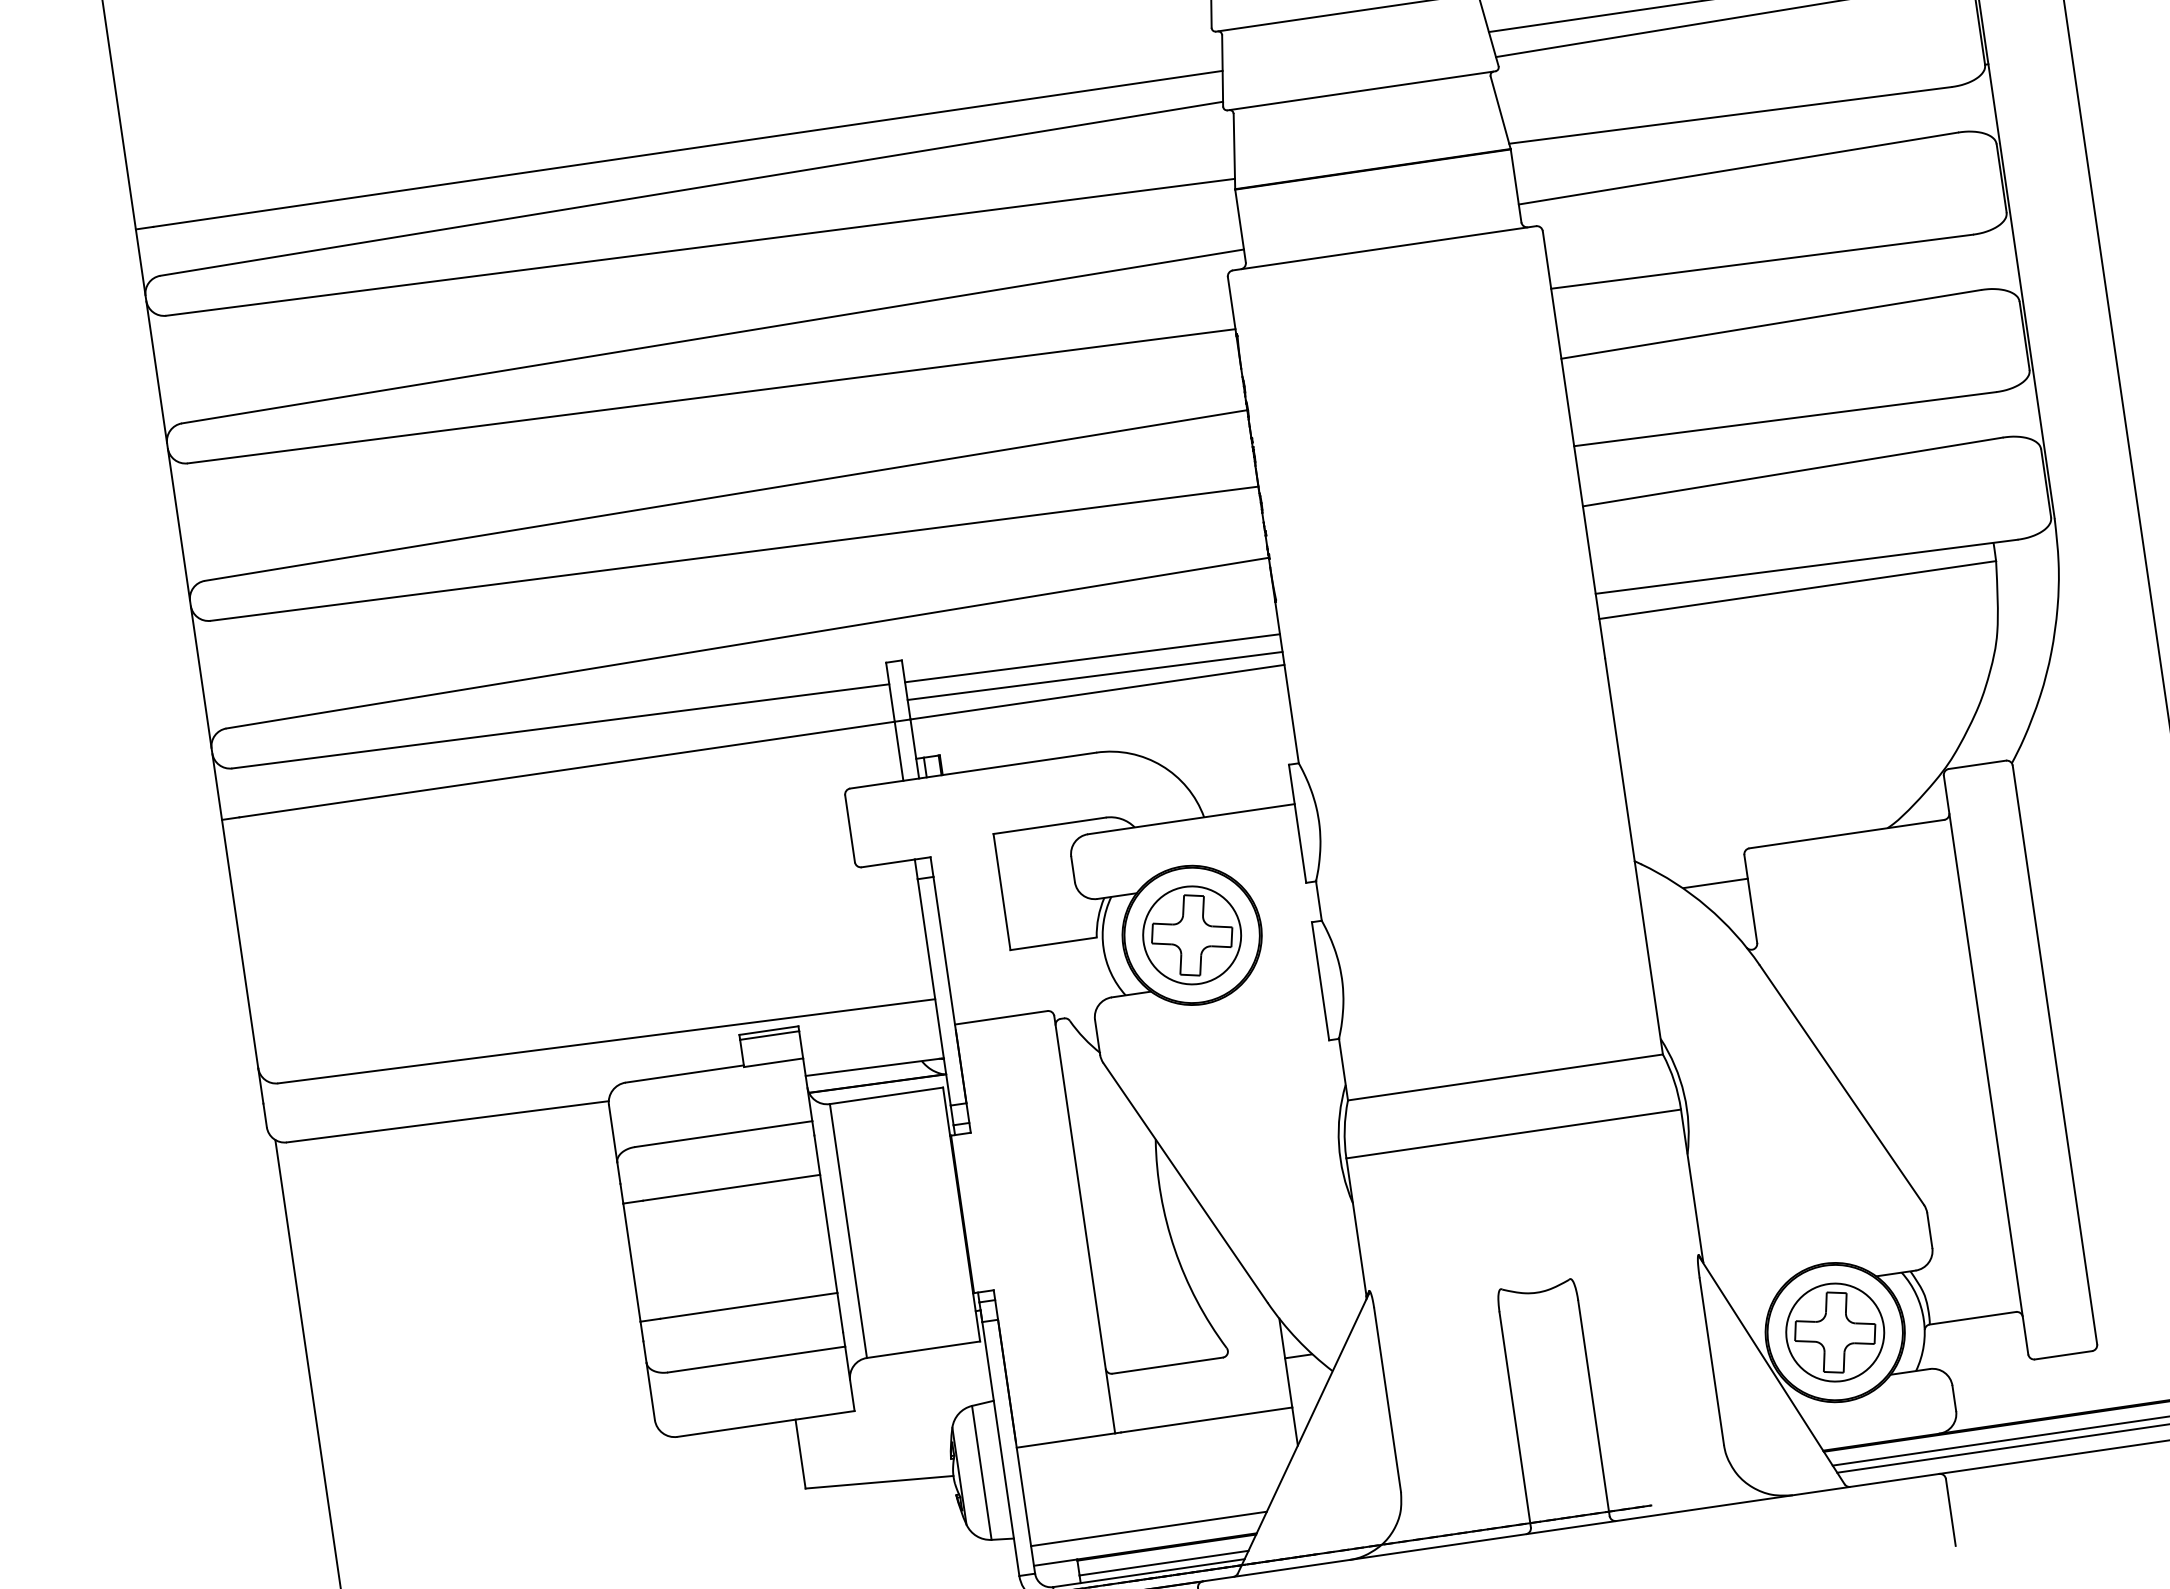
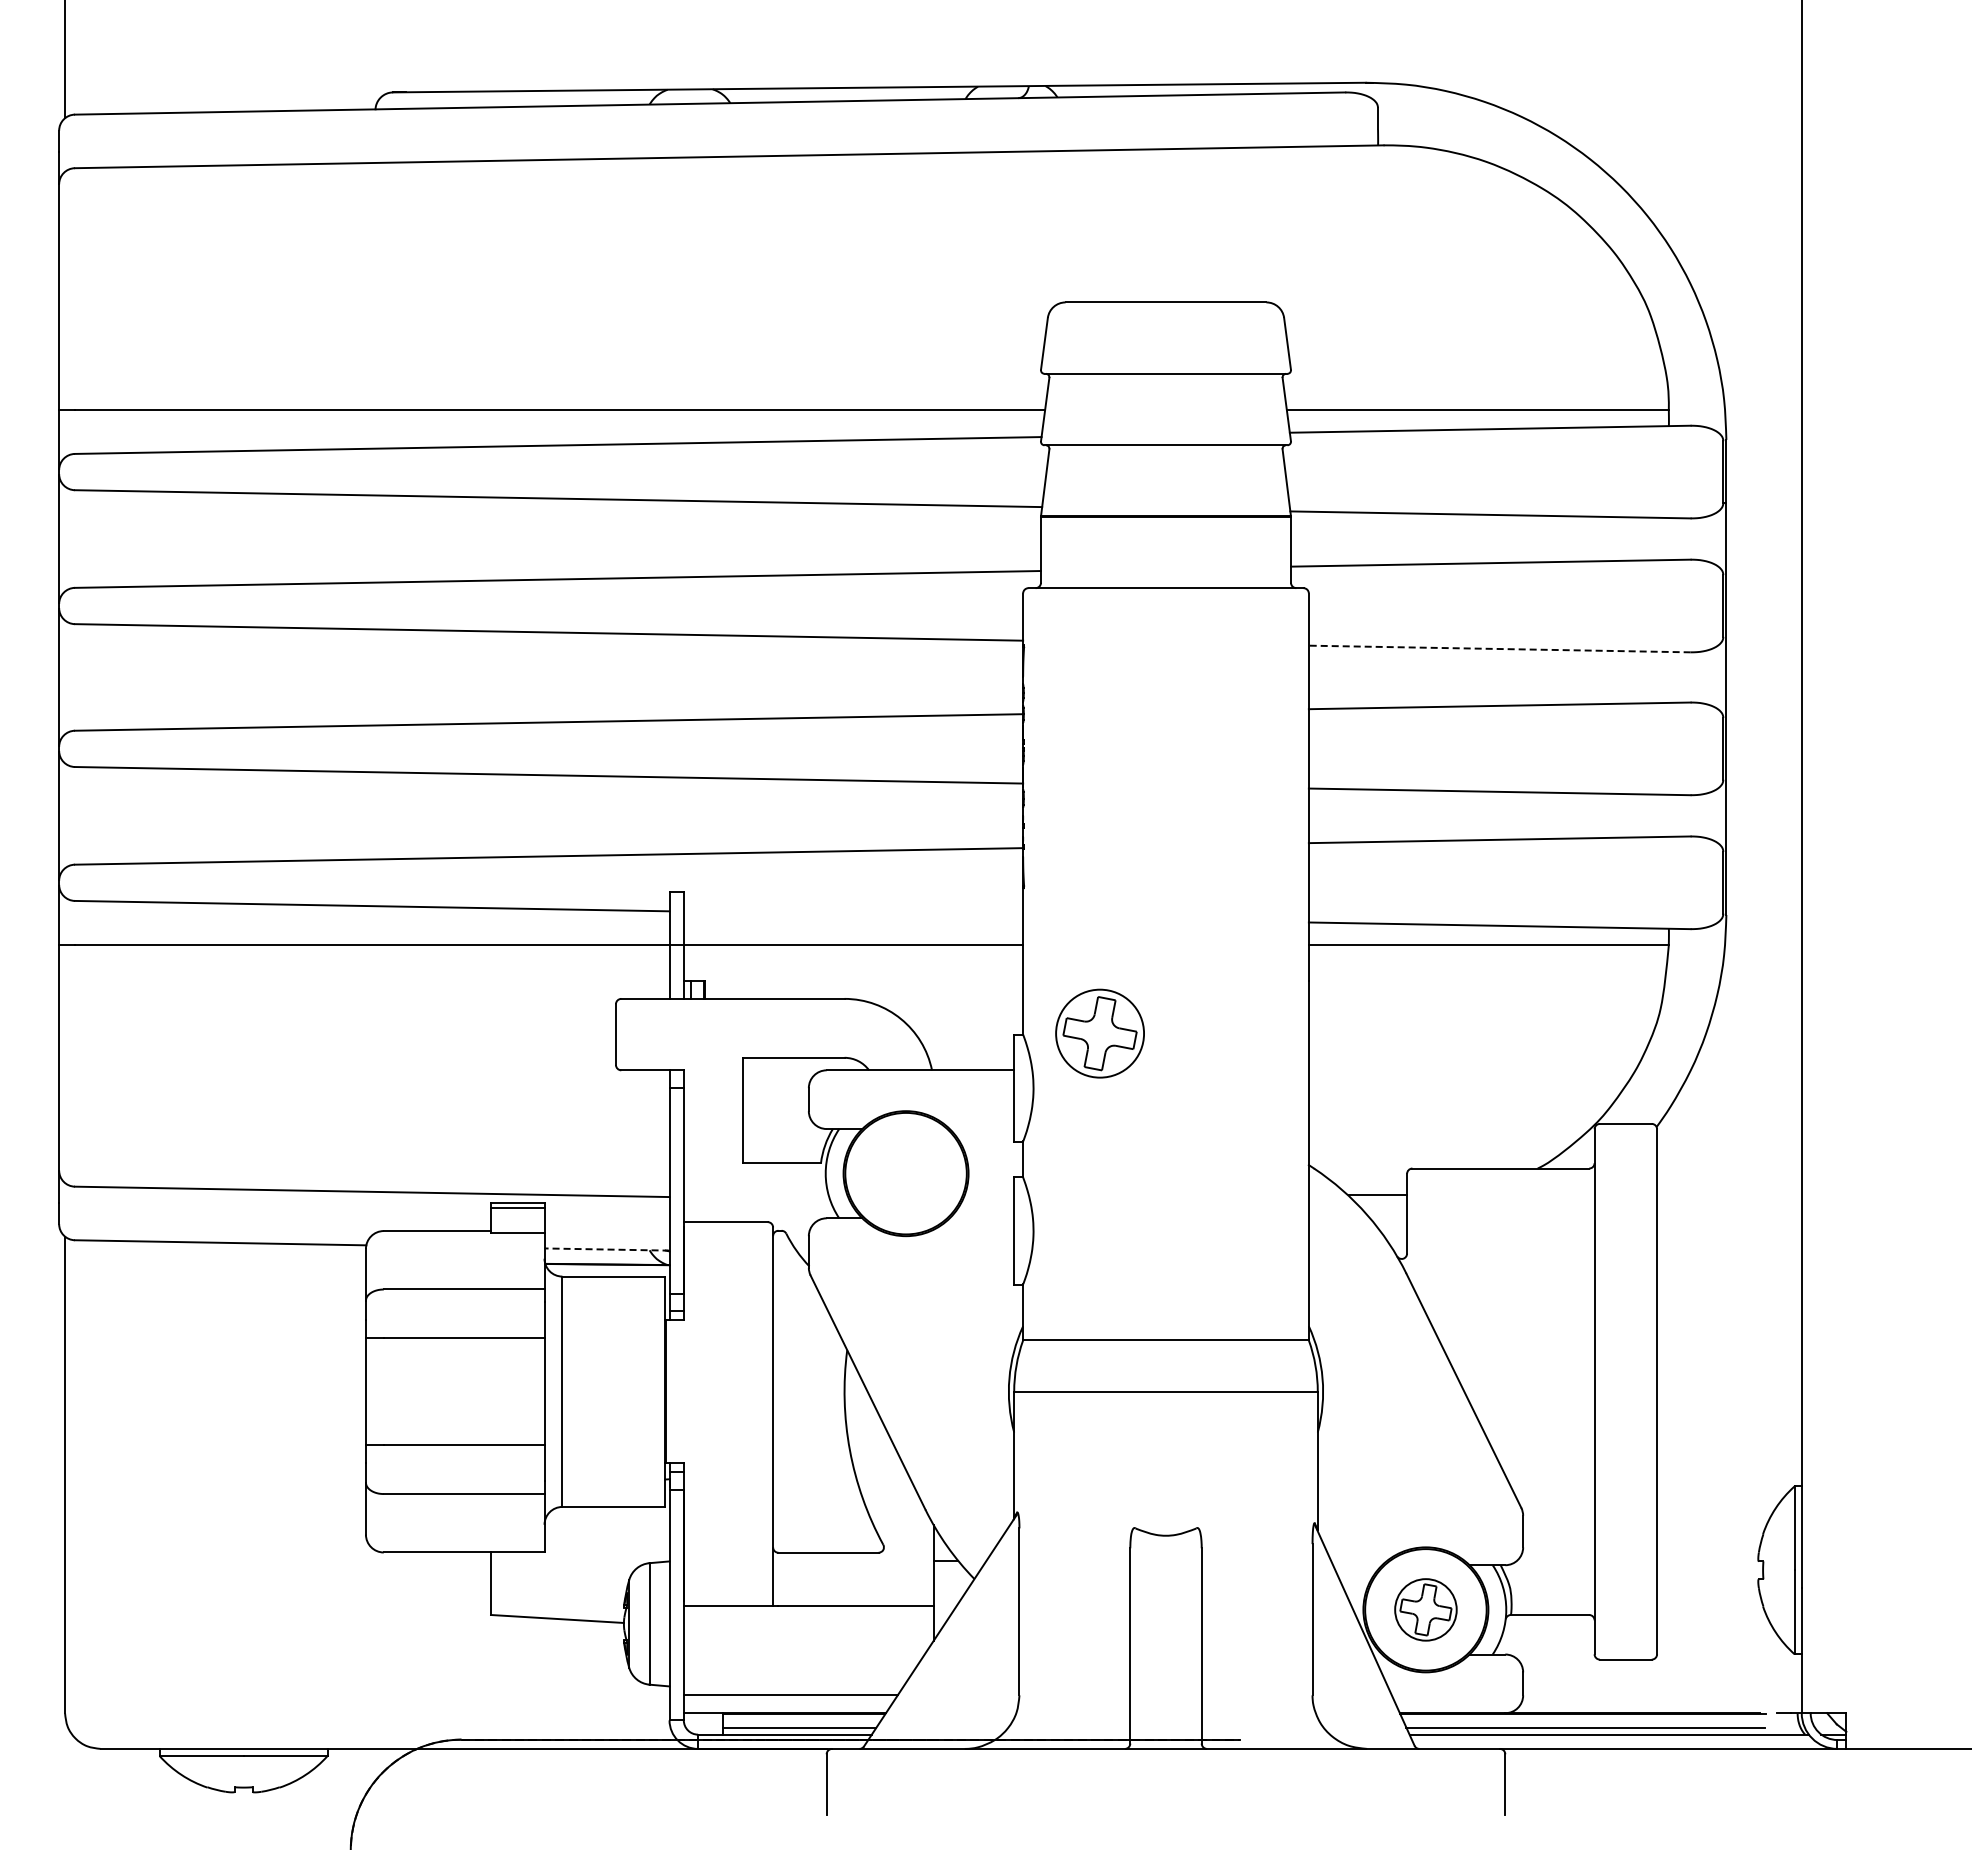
line: (1761, 262) -> (1499, 649), solid -> dashed
line: (1092, 658) -> (853, 914), removed
line: (1095, 675) -> (853, 930), removed
part: (1191, 935) -> (1099, 1033), moved
line: (875, 1066) -> (607, 1249), solid -> dashed
part: (1834, 1332) -> (1425, 1609), size x0.7

